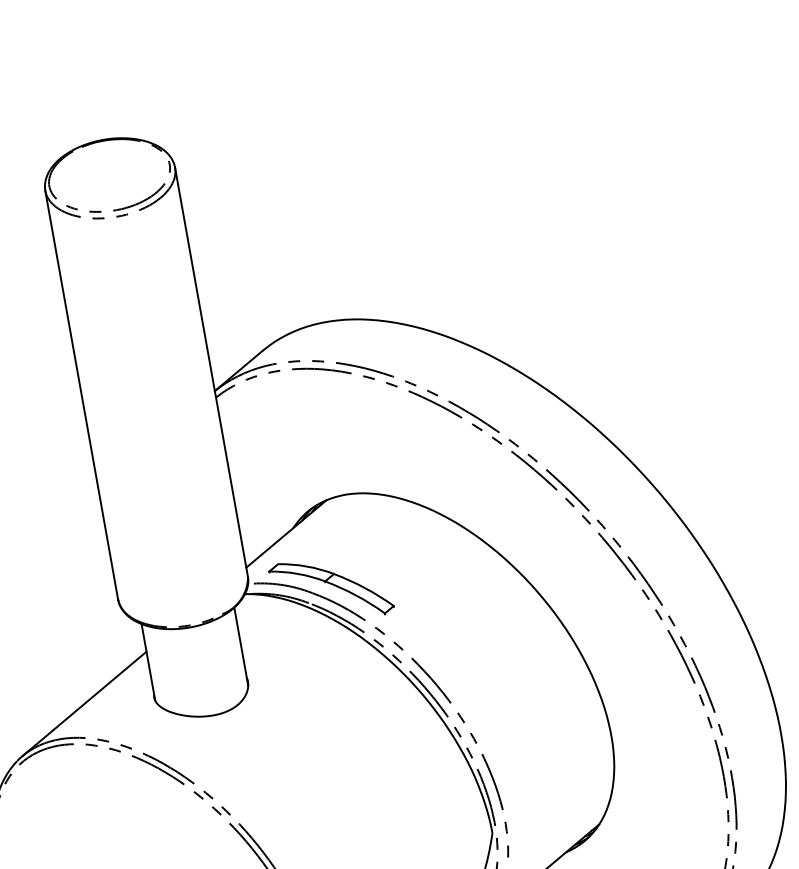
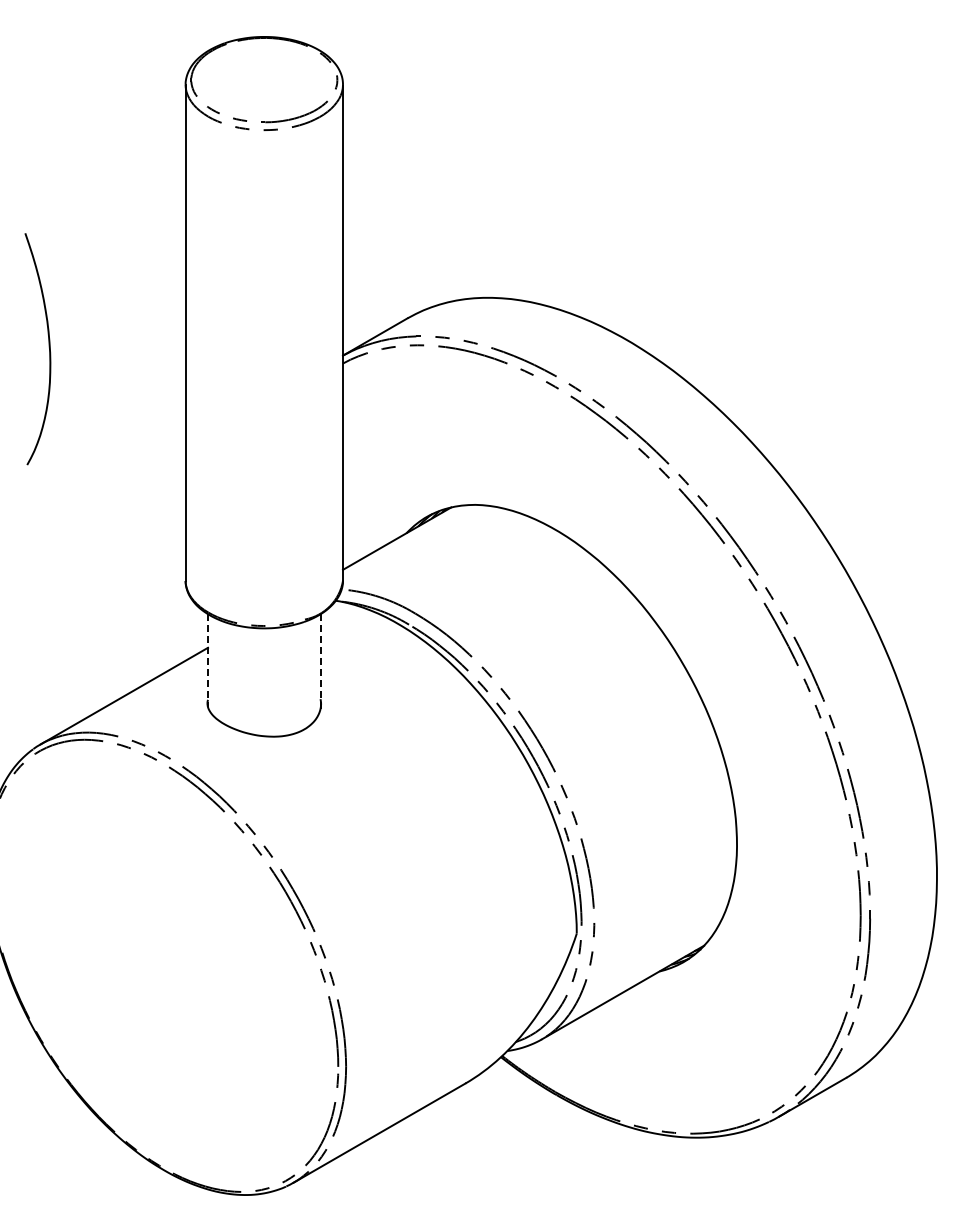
part: (331, 588) -> (438, 612), removed
line: (241, 646) -> (320, 661), solid -> dashed
line: (148, 662) -> (208, 661), solid -> dashed

